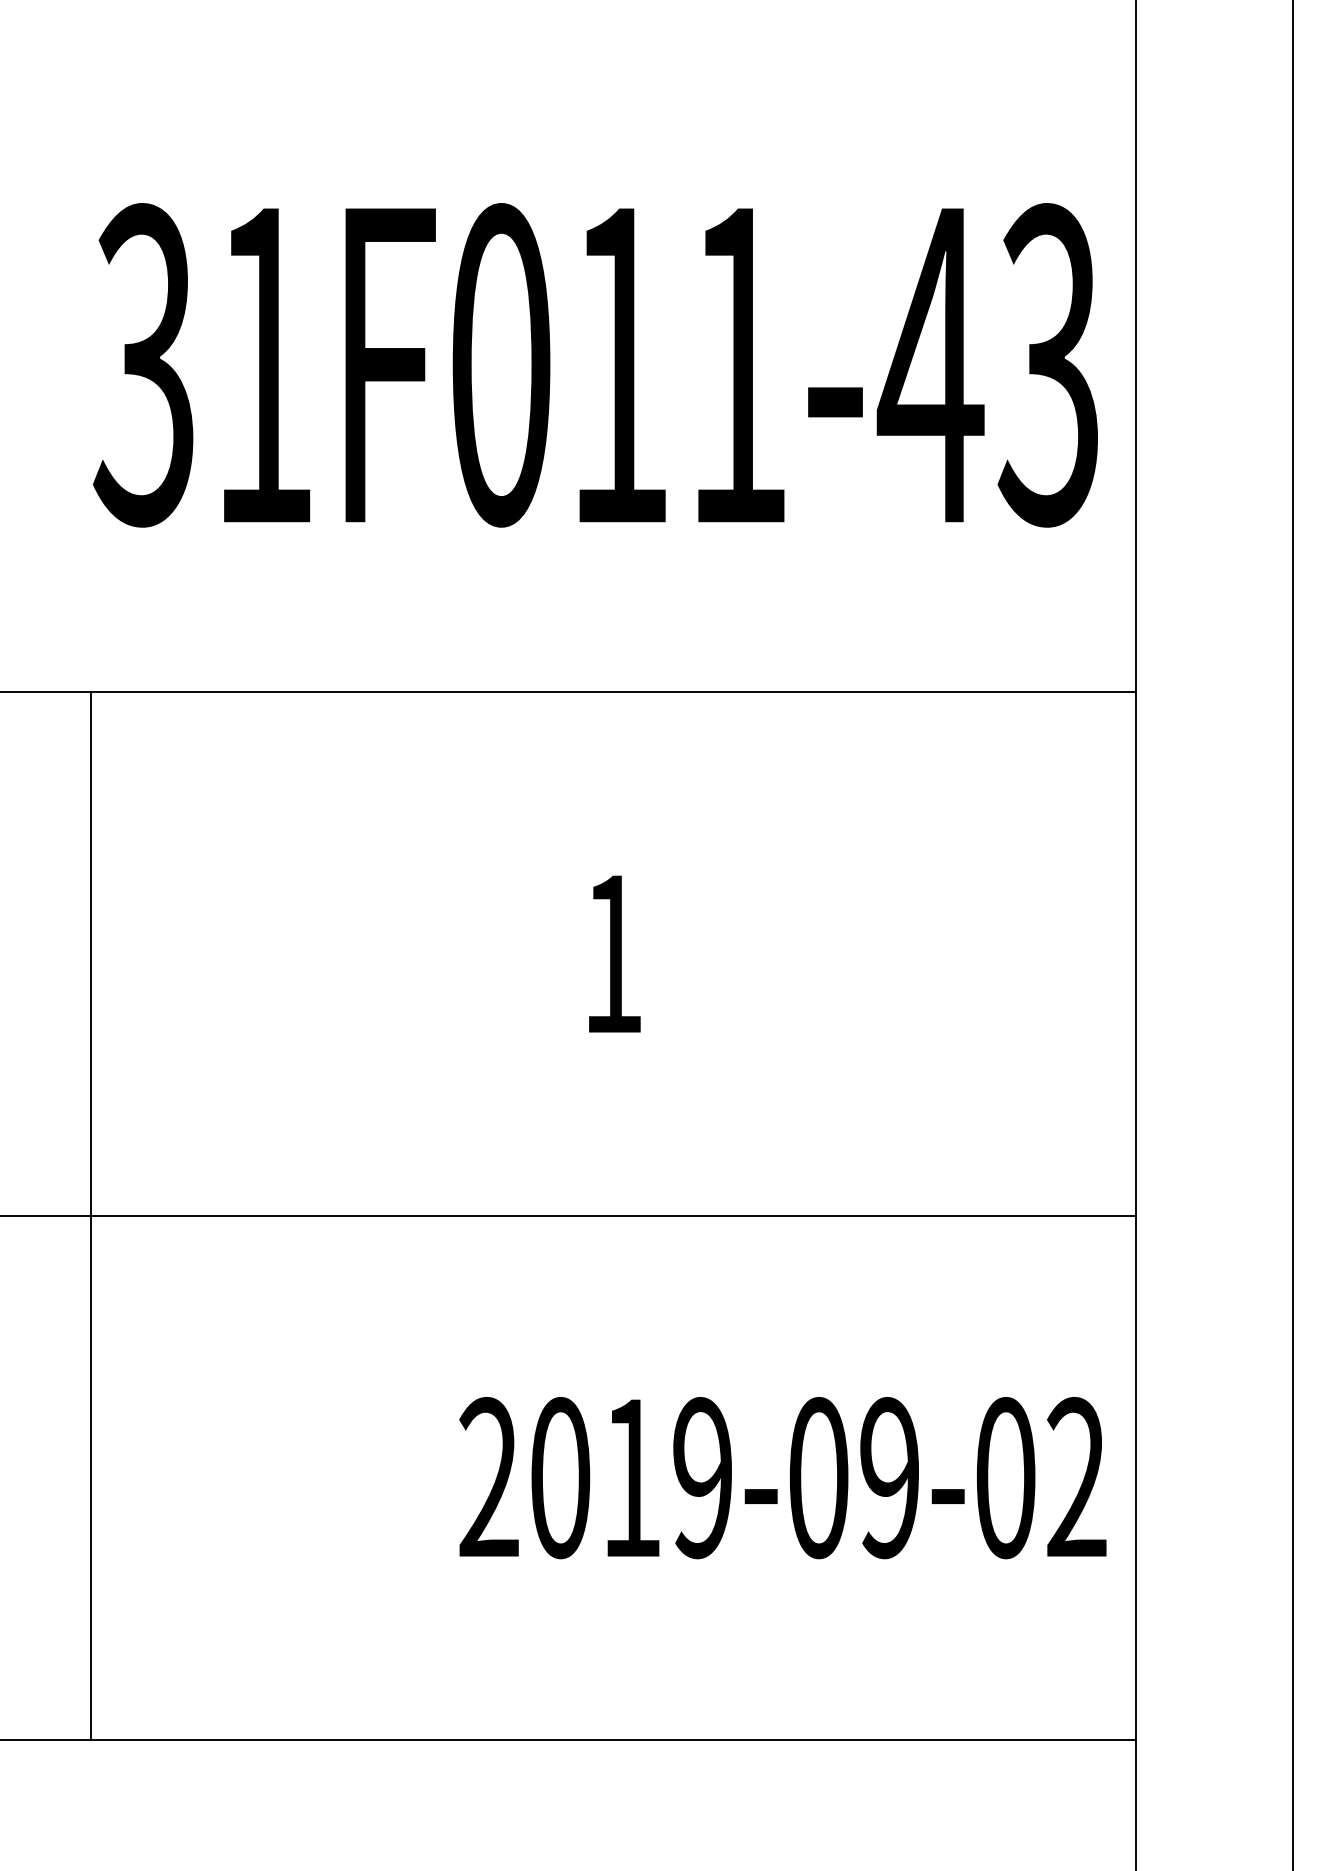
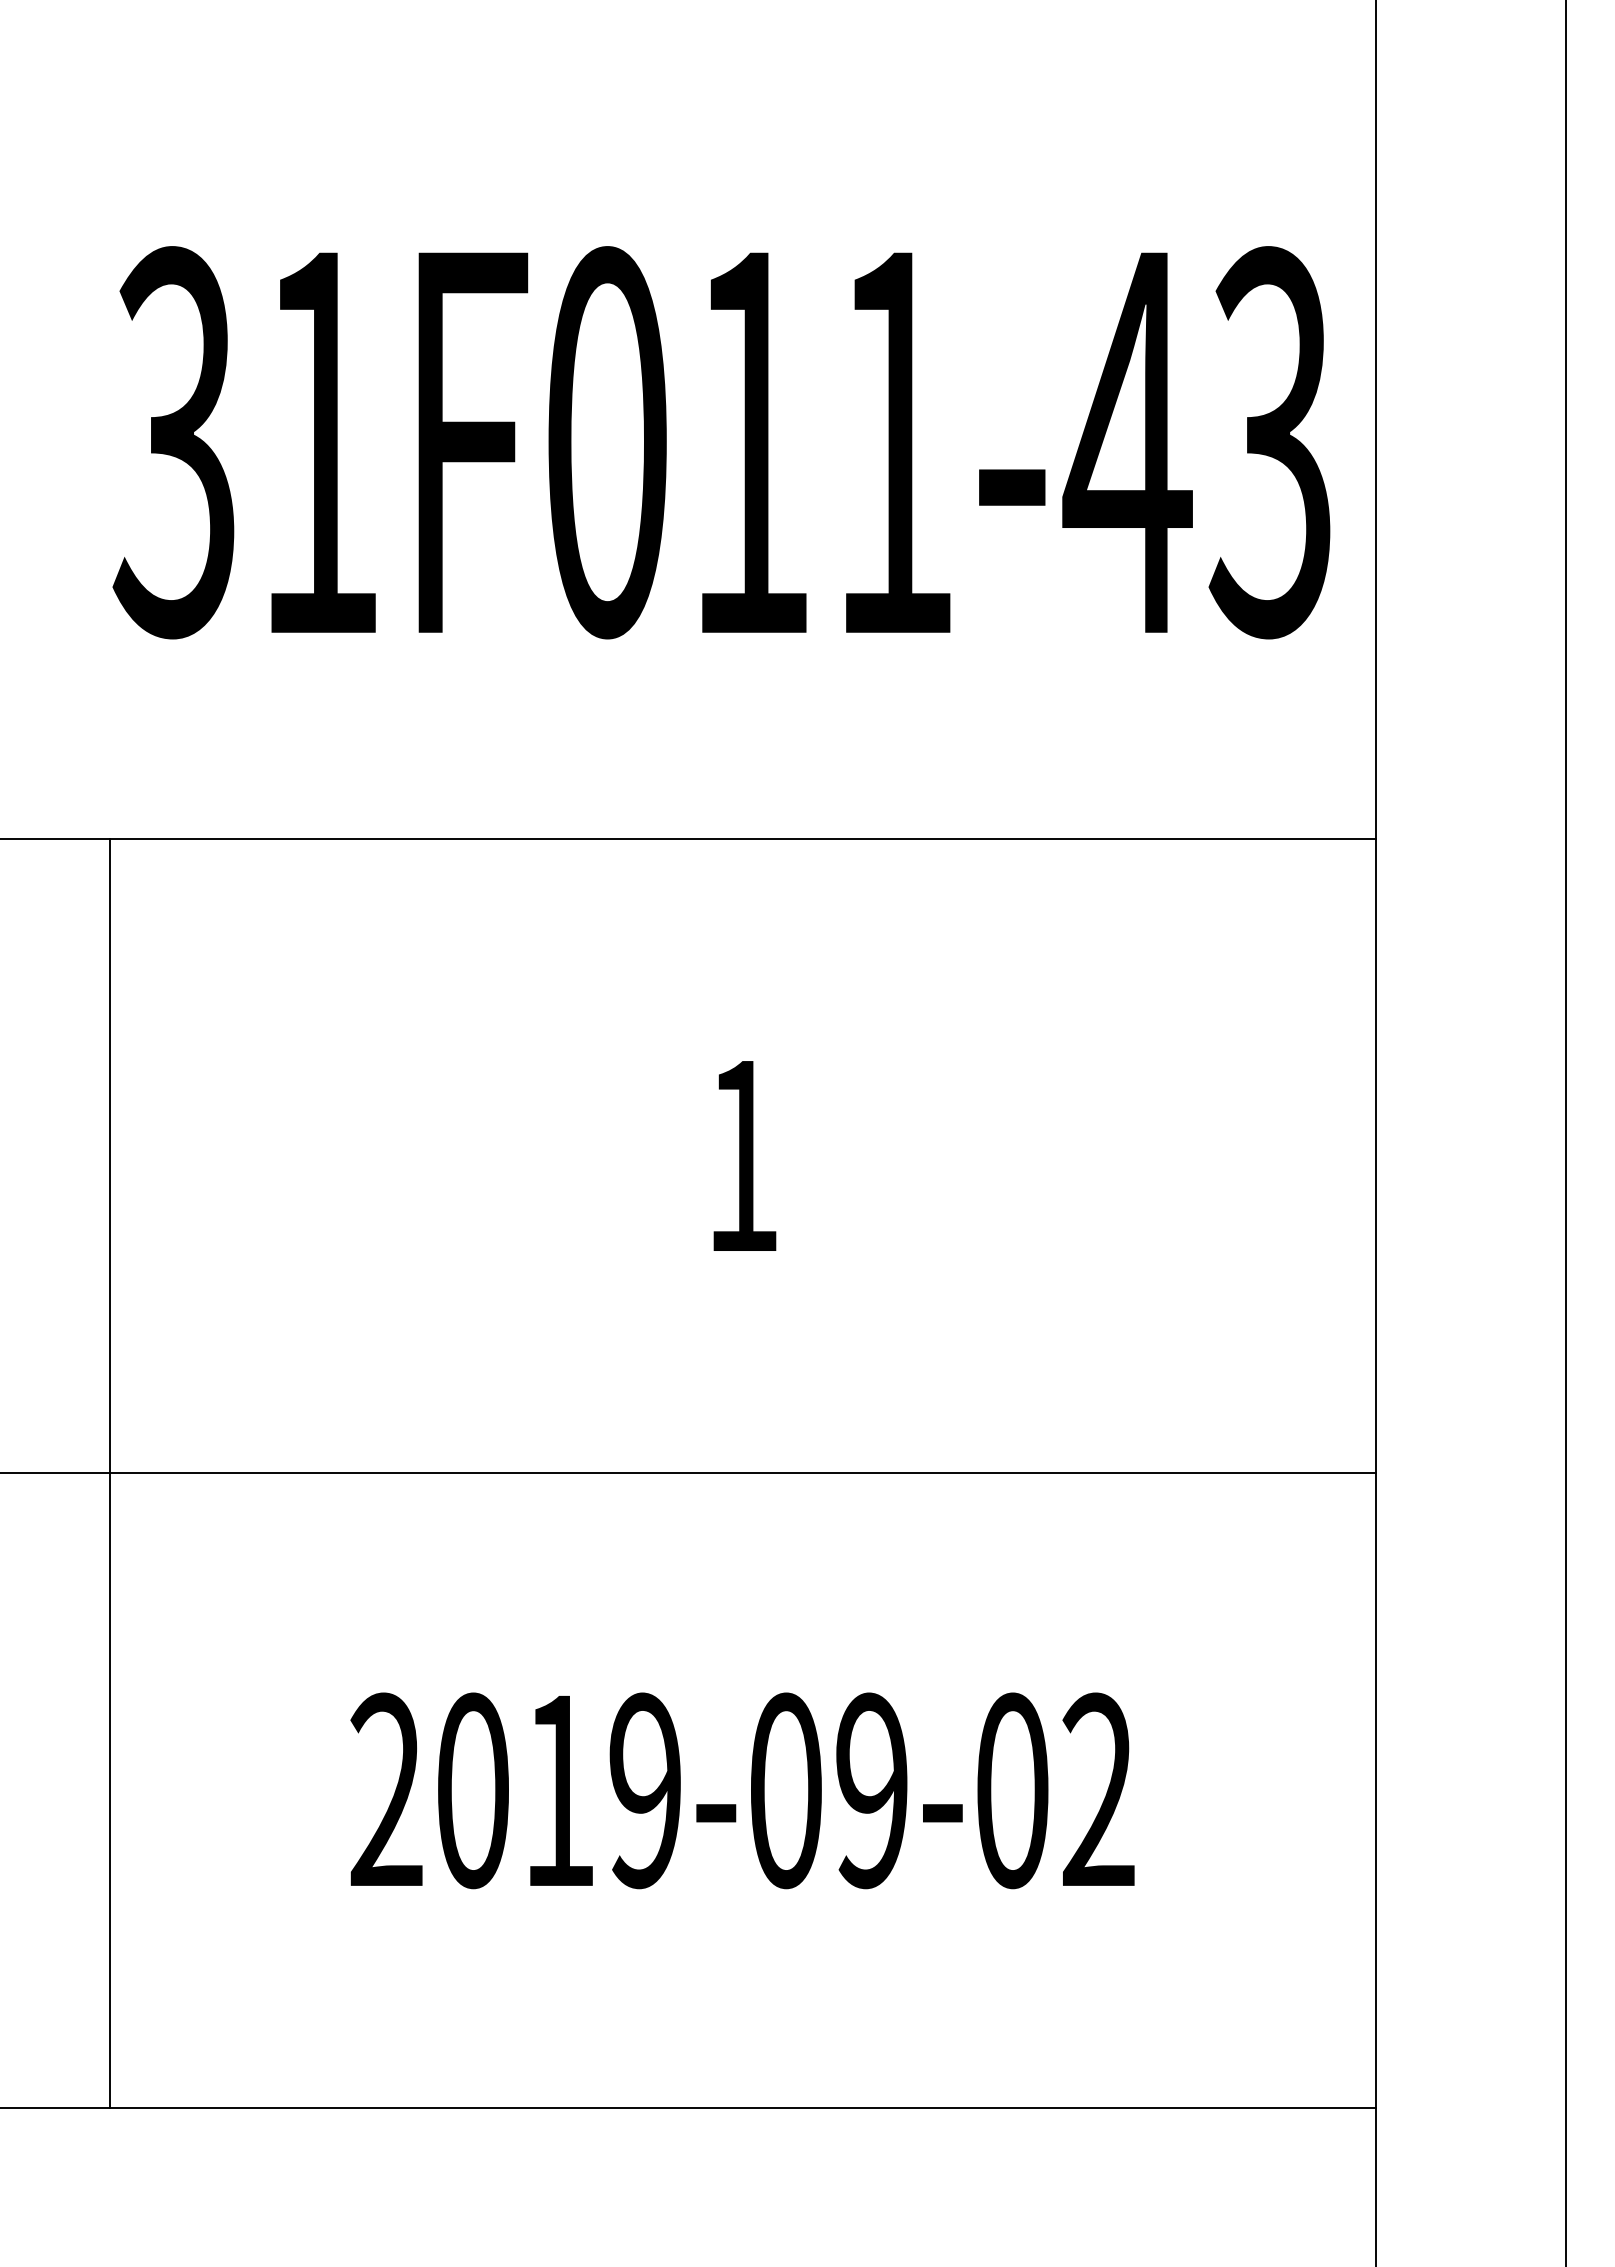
text: (782, 1477) -> (742, 1790), moved

